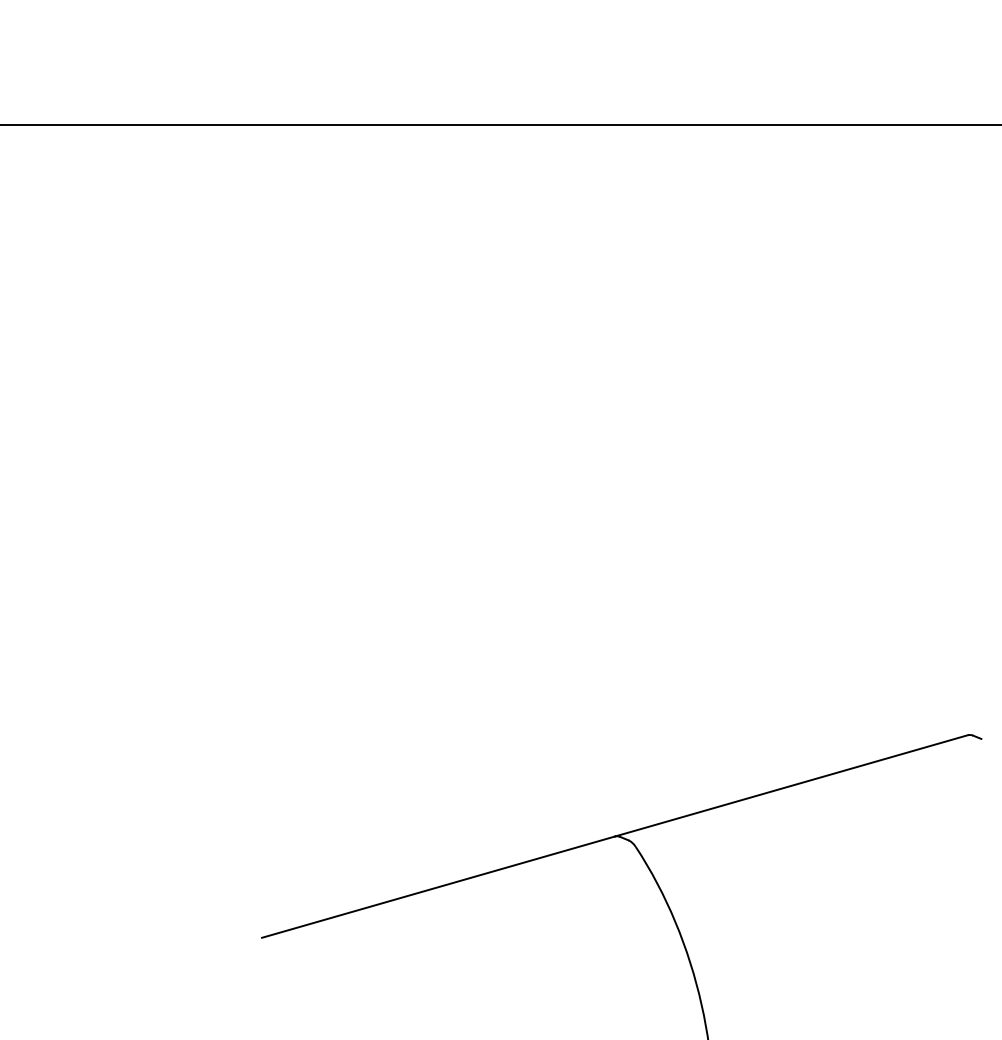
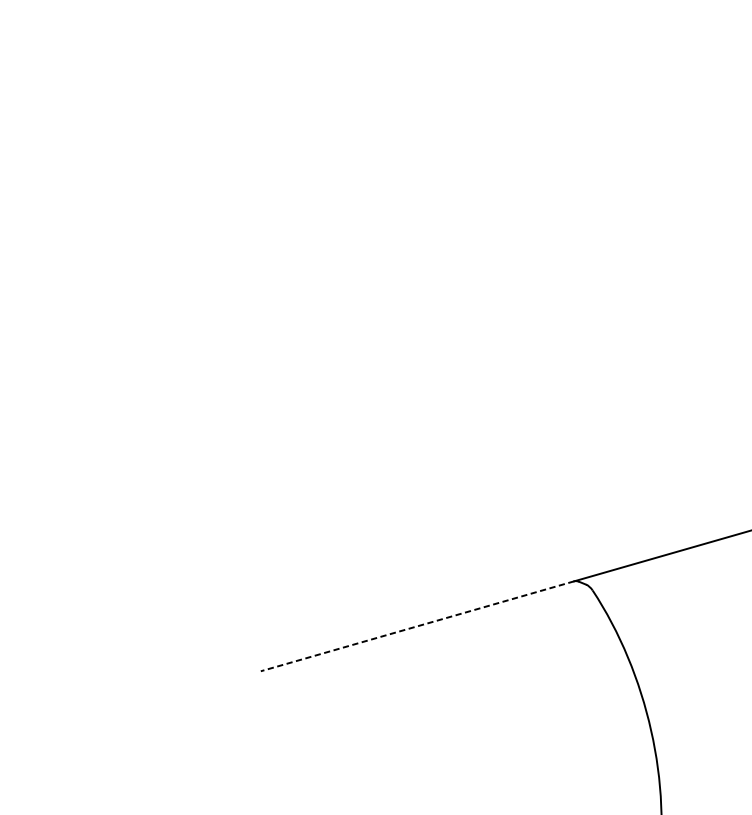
line: (438, 887) -> (417, 626), solid -> dashed

